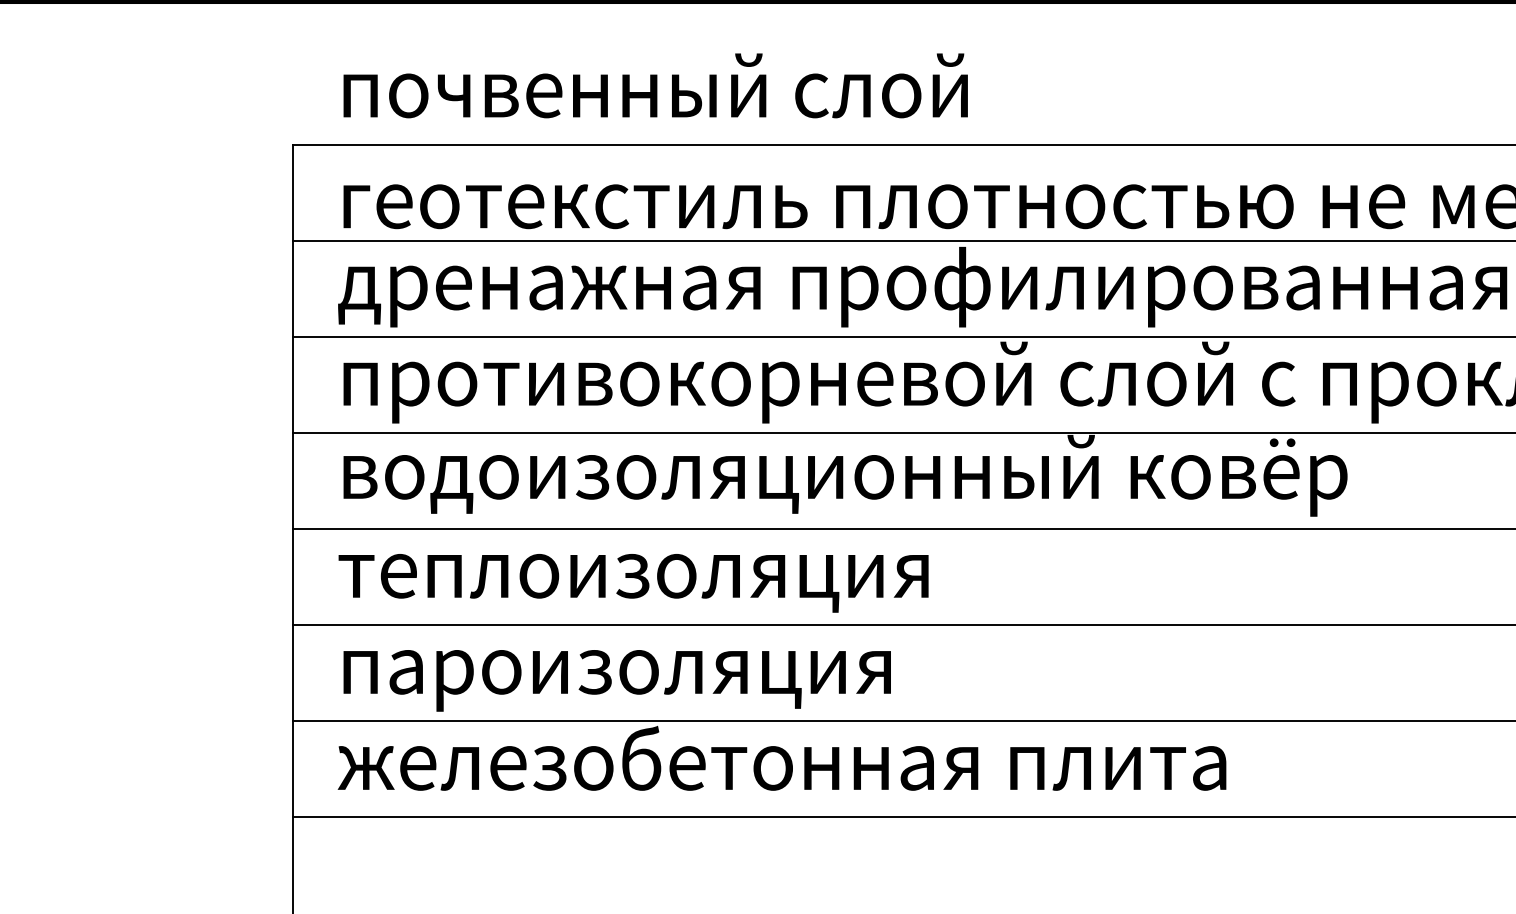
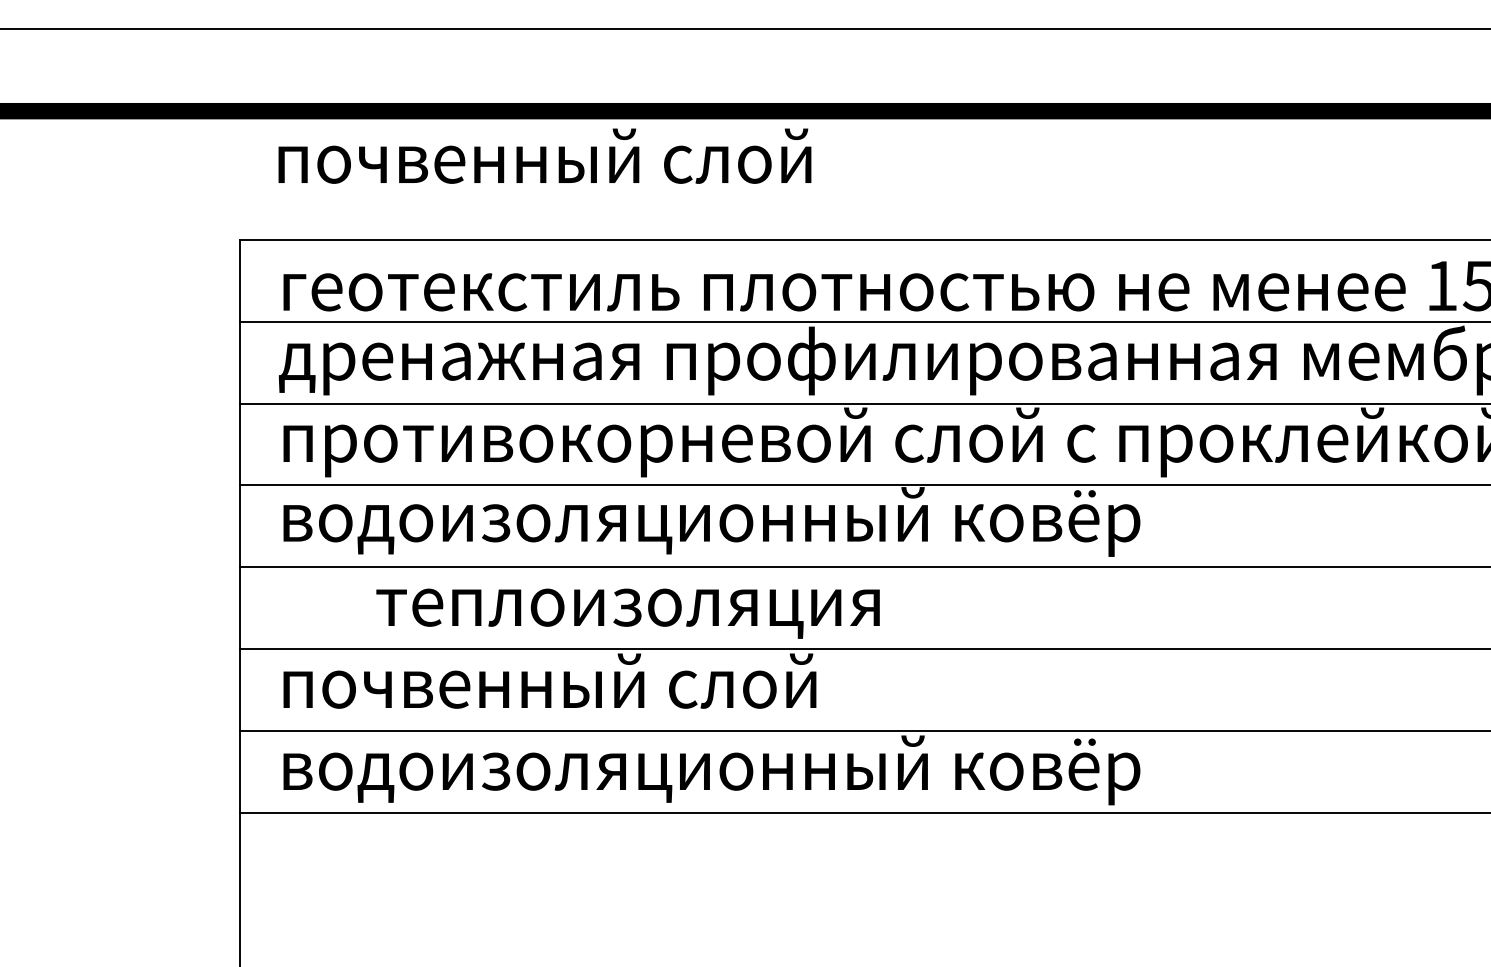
text: (655, 85) -> (544, 155), moved
text: (632, 583) -> (627, 613), moved
text: (678, 670) -> (569, 688), пароизоляция -> почвенный слой
text: (842, 767) -> (709, 770), железобетонная плита -> водоизоляционный ковёр

